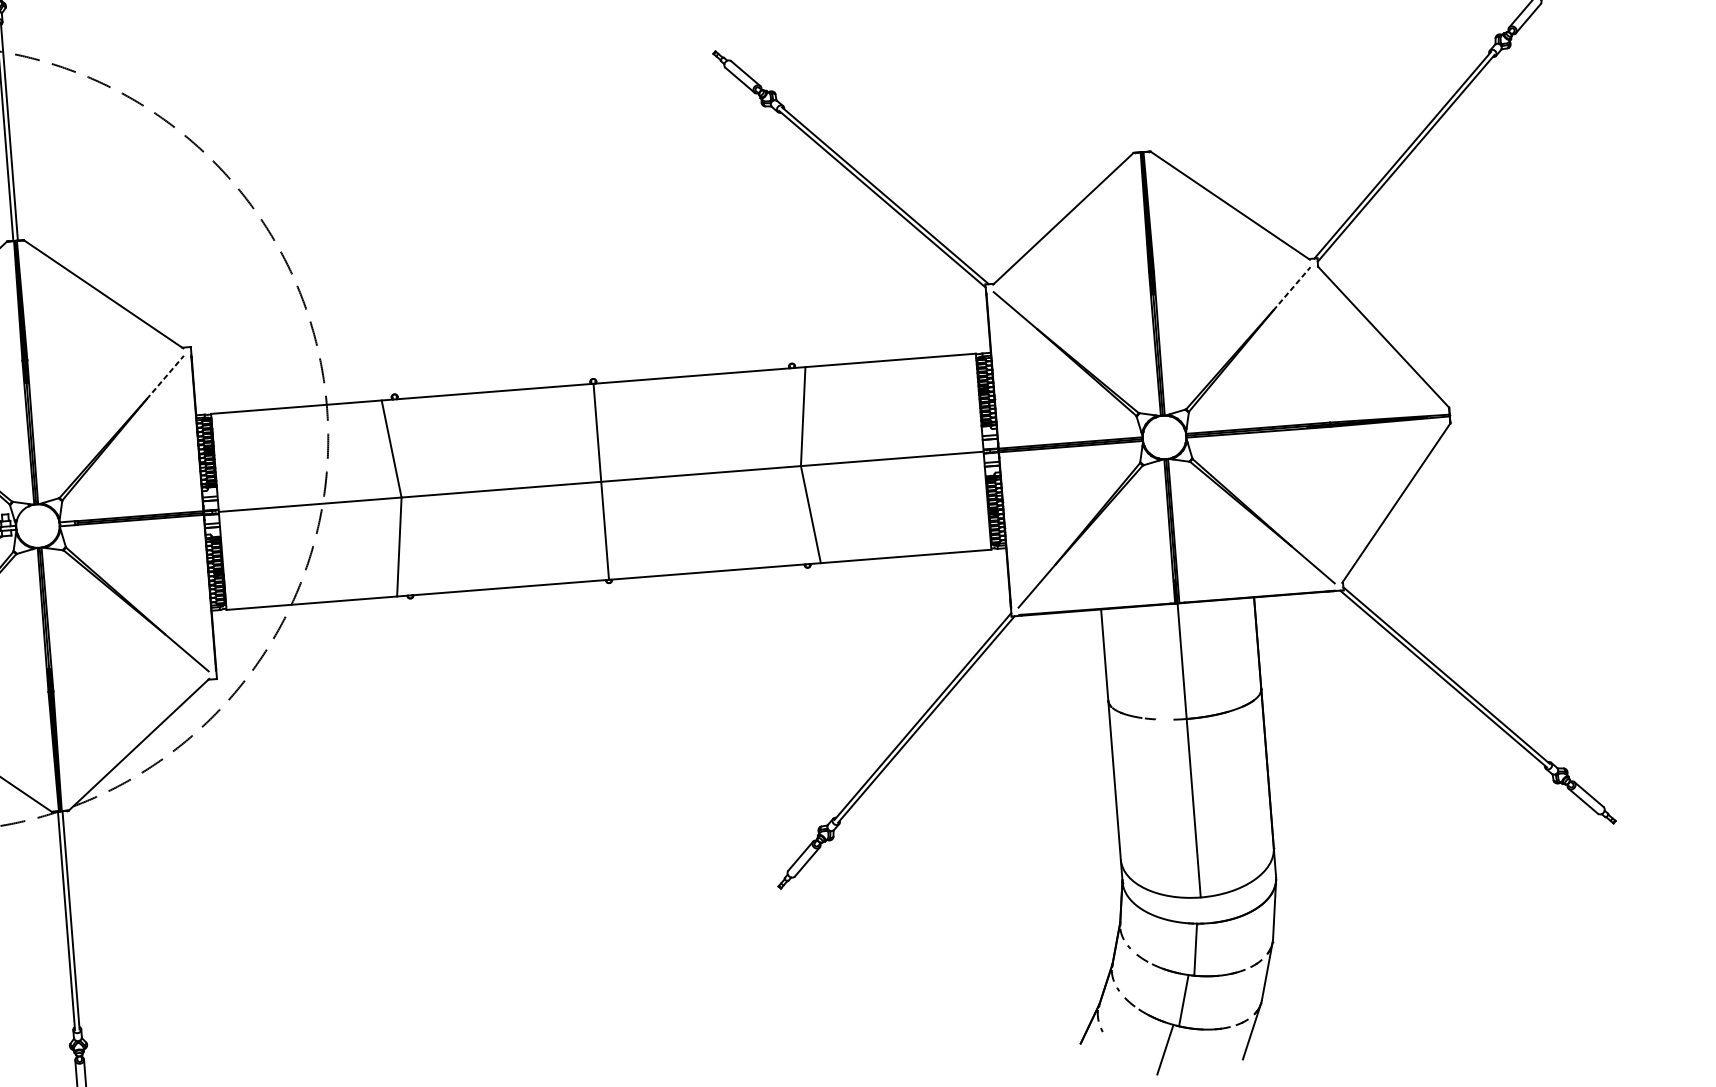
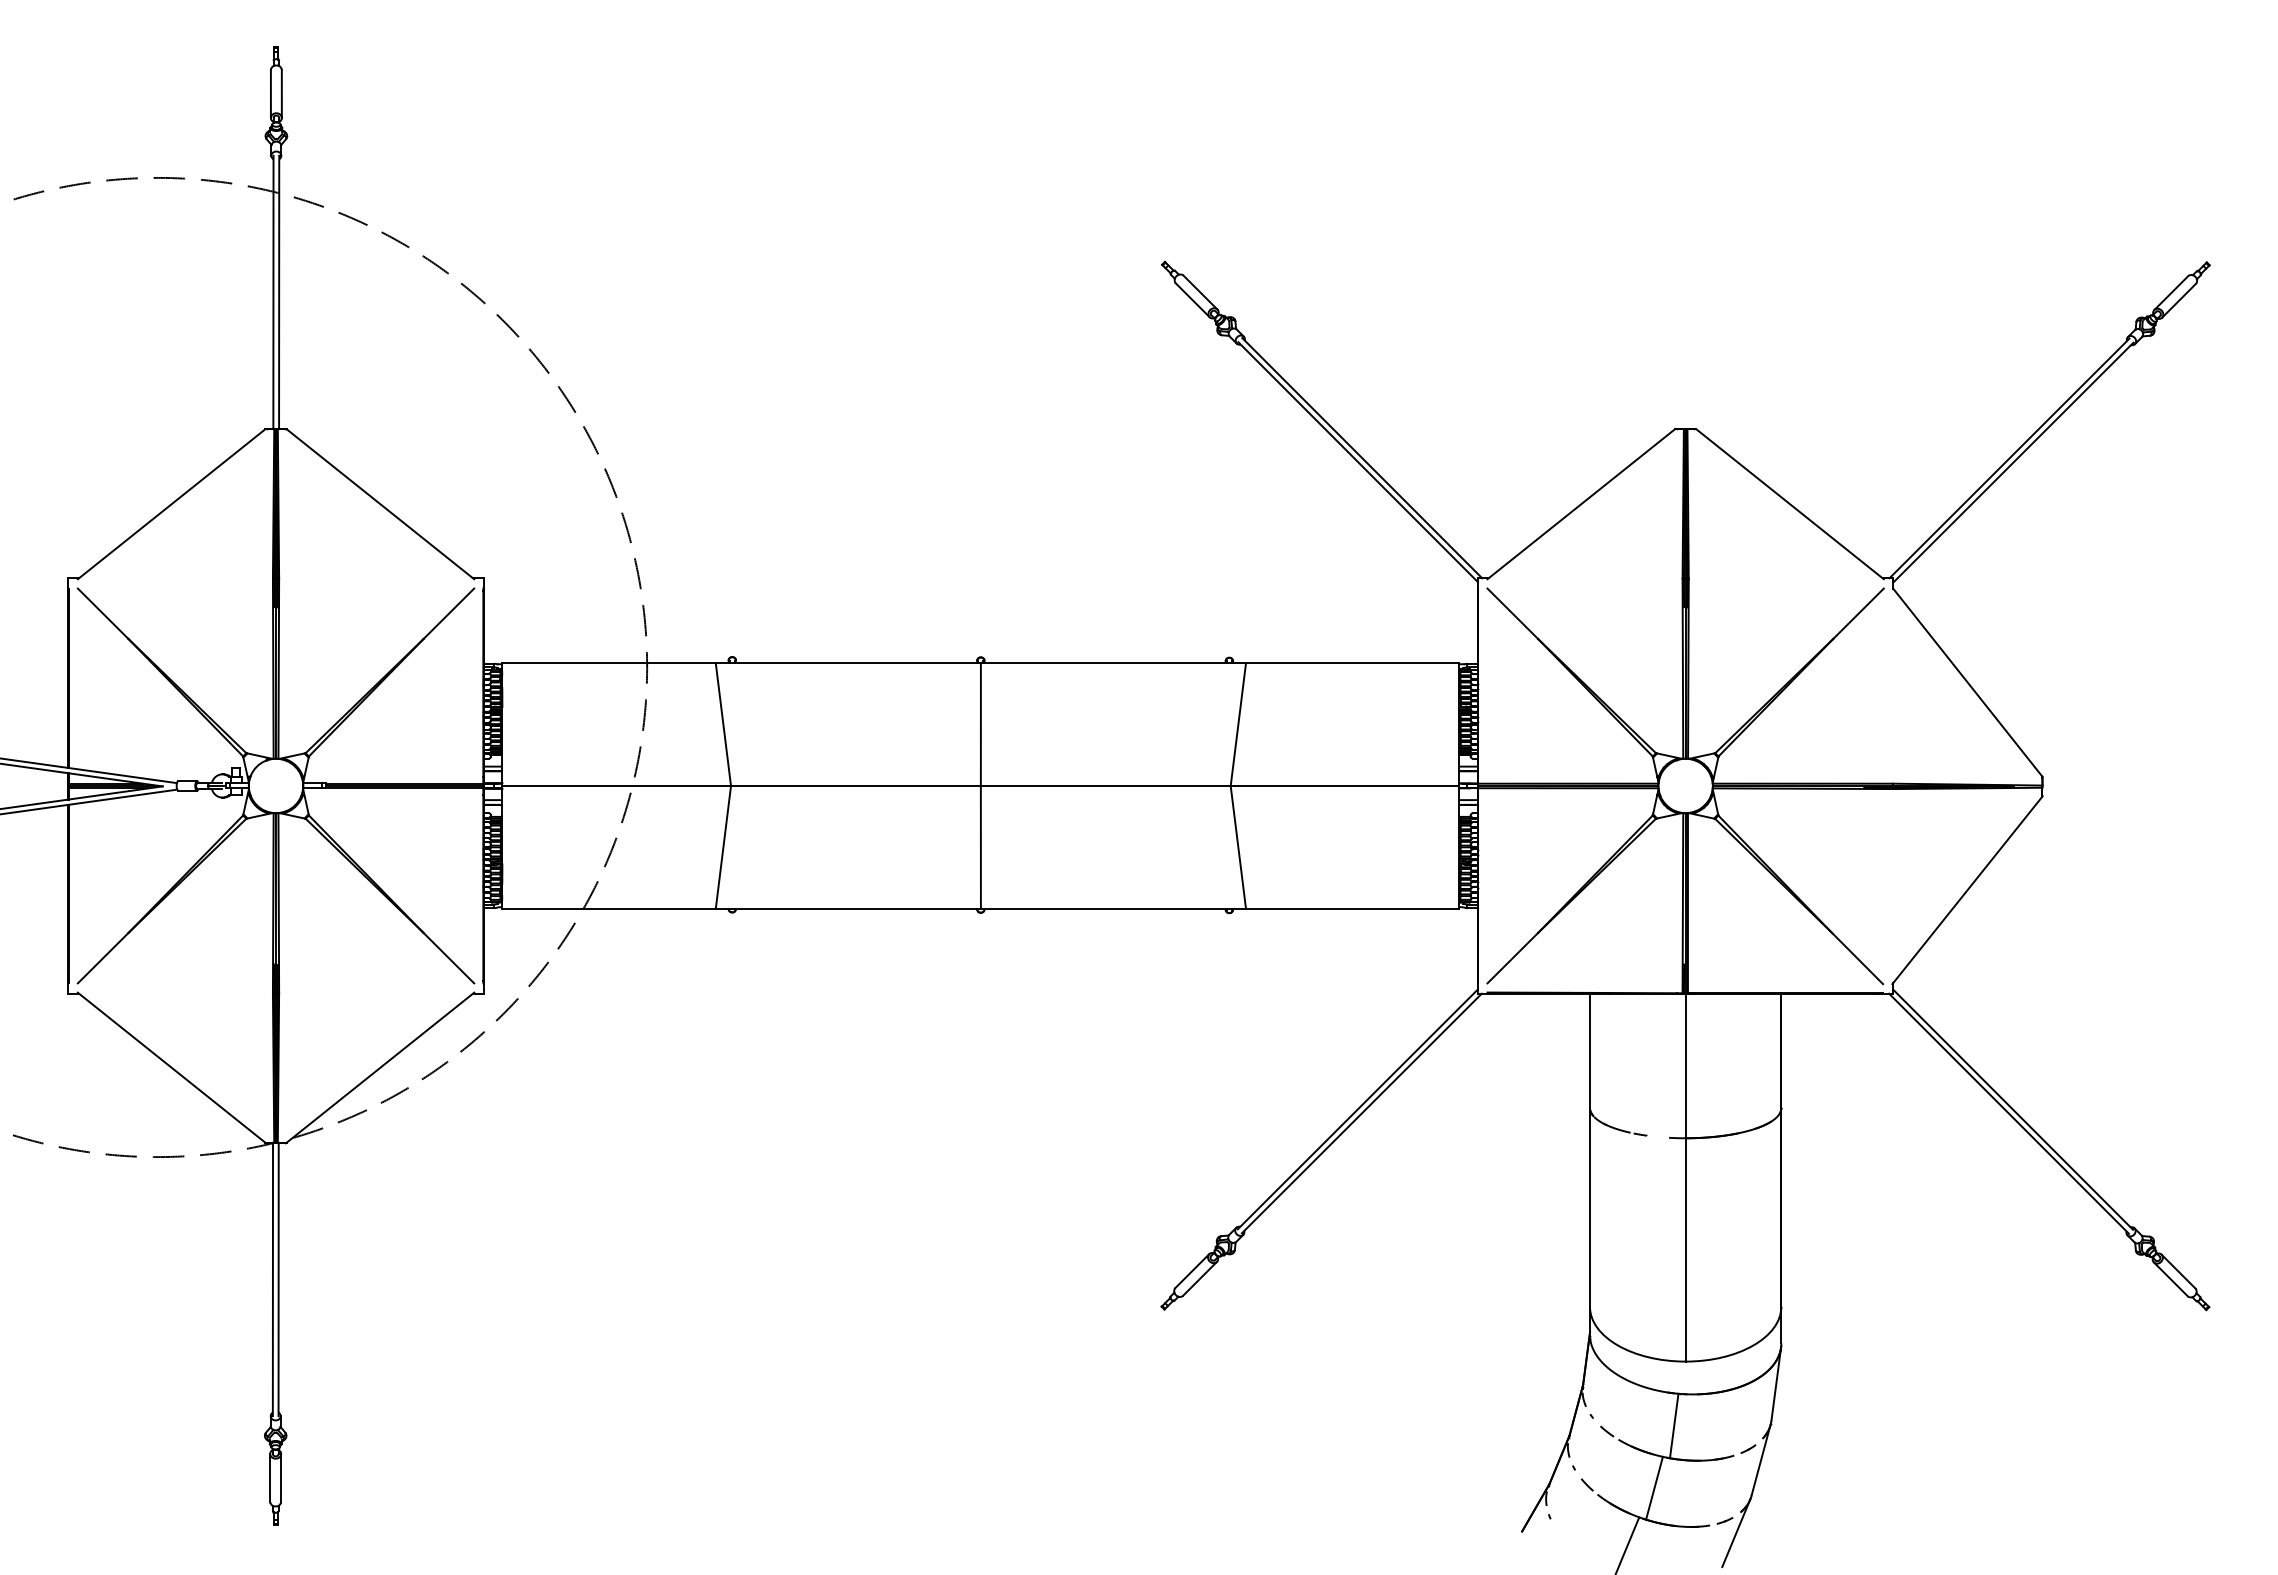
line: (1291, 288) -> (1858, 613), dashed -> solid
line: (164, 377) -> (448, 613), dashed -> solid

